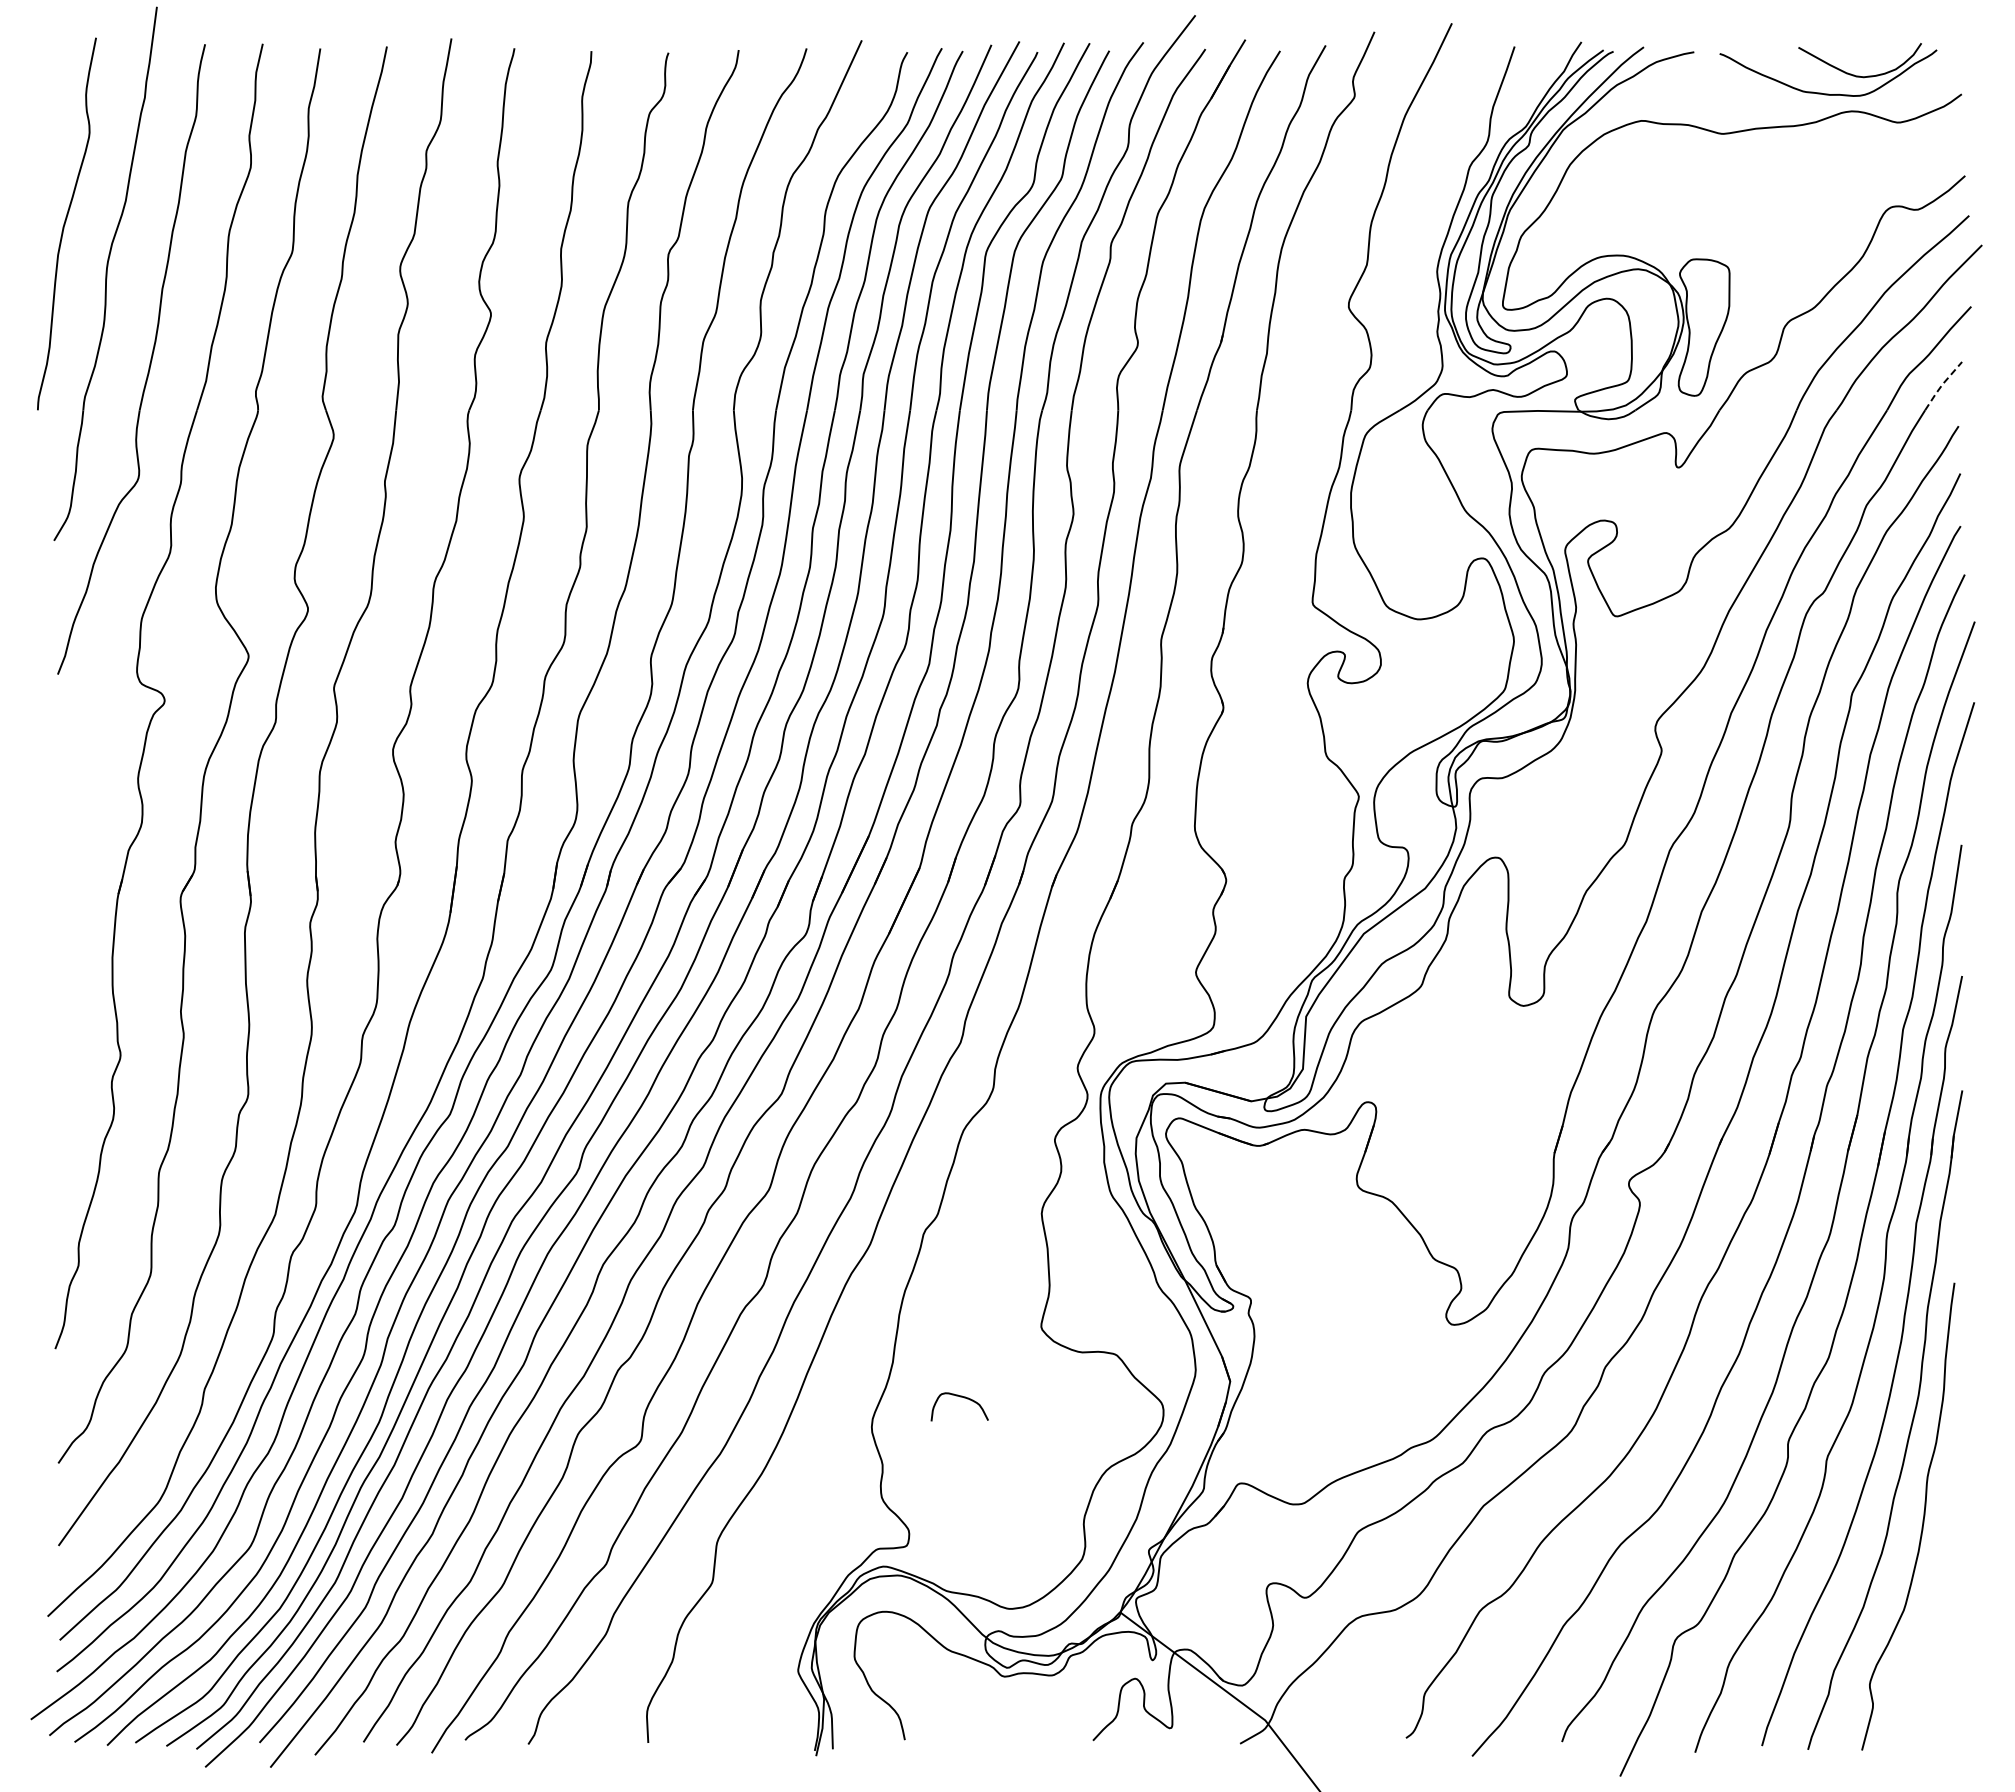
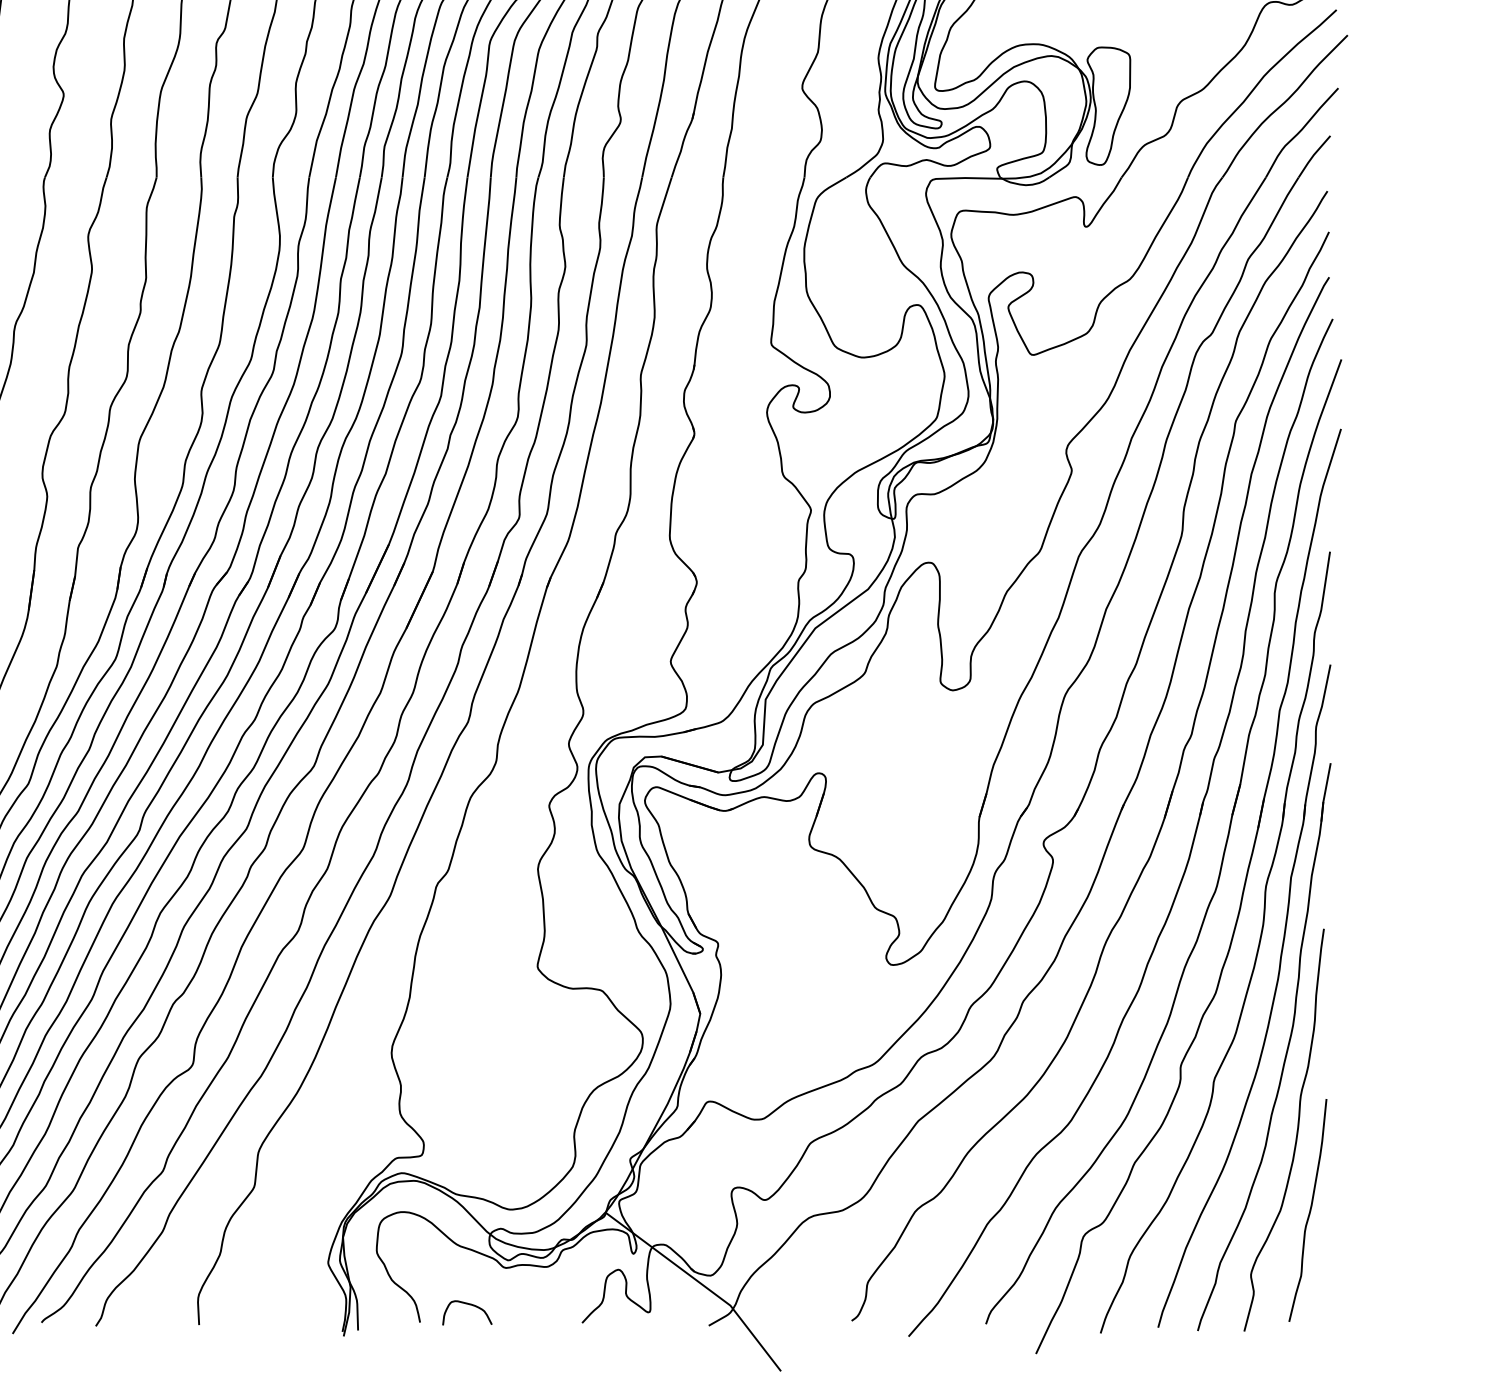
line: (1942, 384) -> (1313, 155), dashed -> solid
curve: (960, 1397) -> (468, 1304), moved
curve: (1937, 1610) -> (1309, 1210), added

